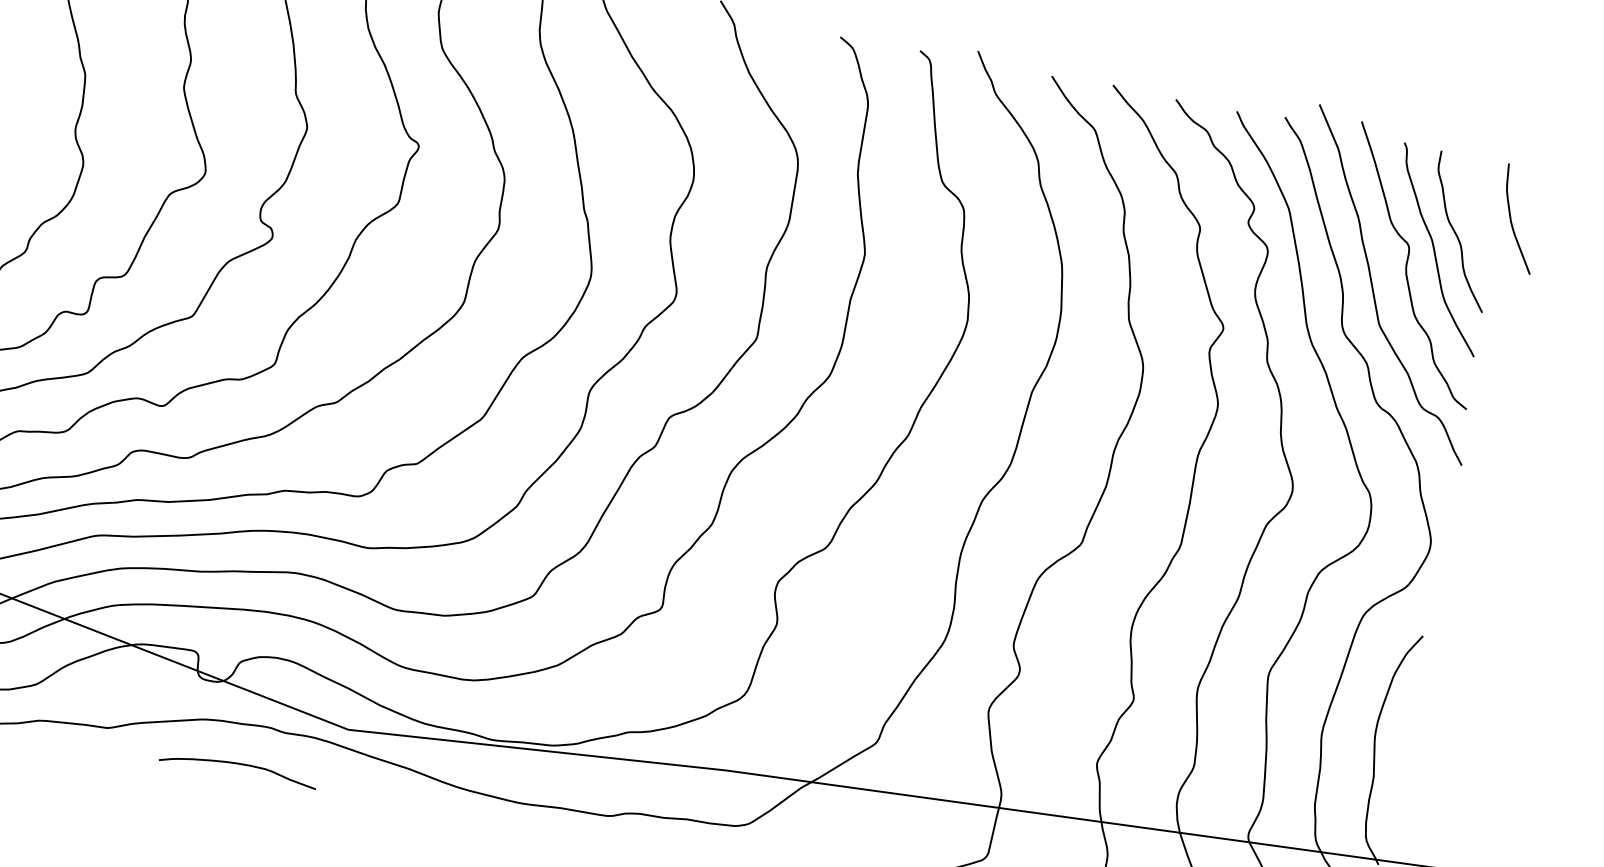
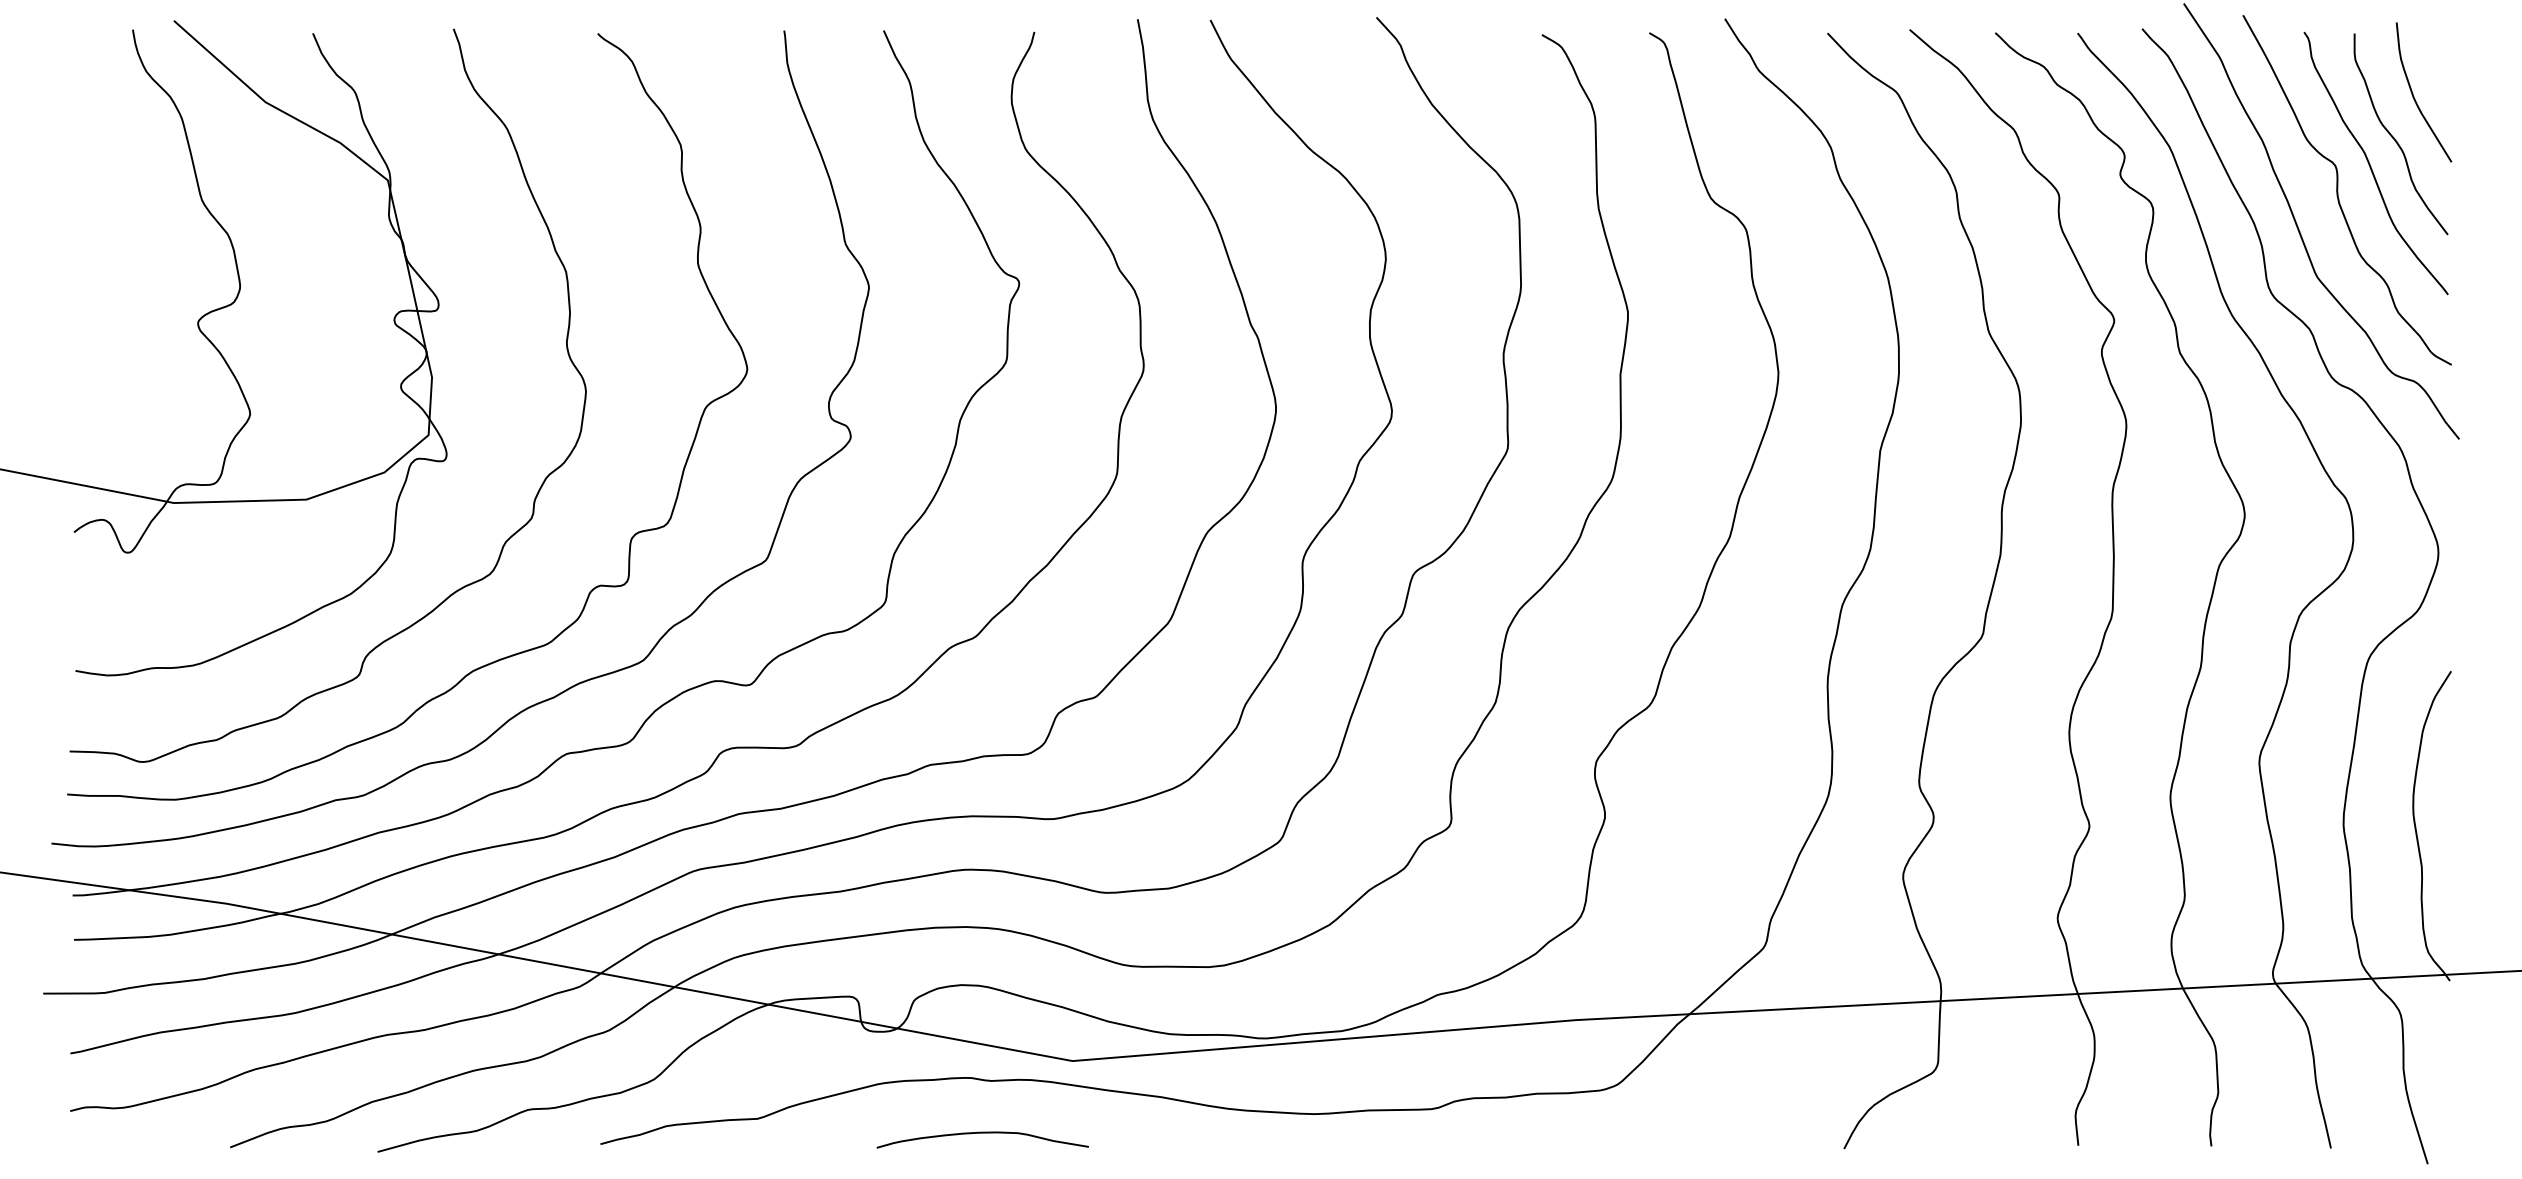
curve: (1511, 220) -> (2414, 96), moved
curve: (239, 764) -> (982, 1133), moved

